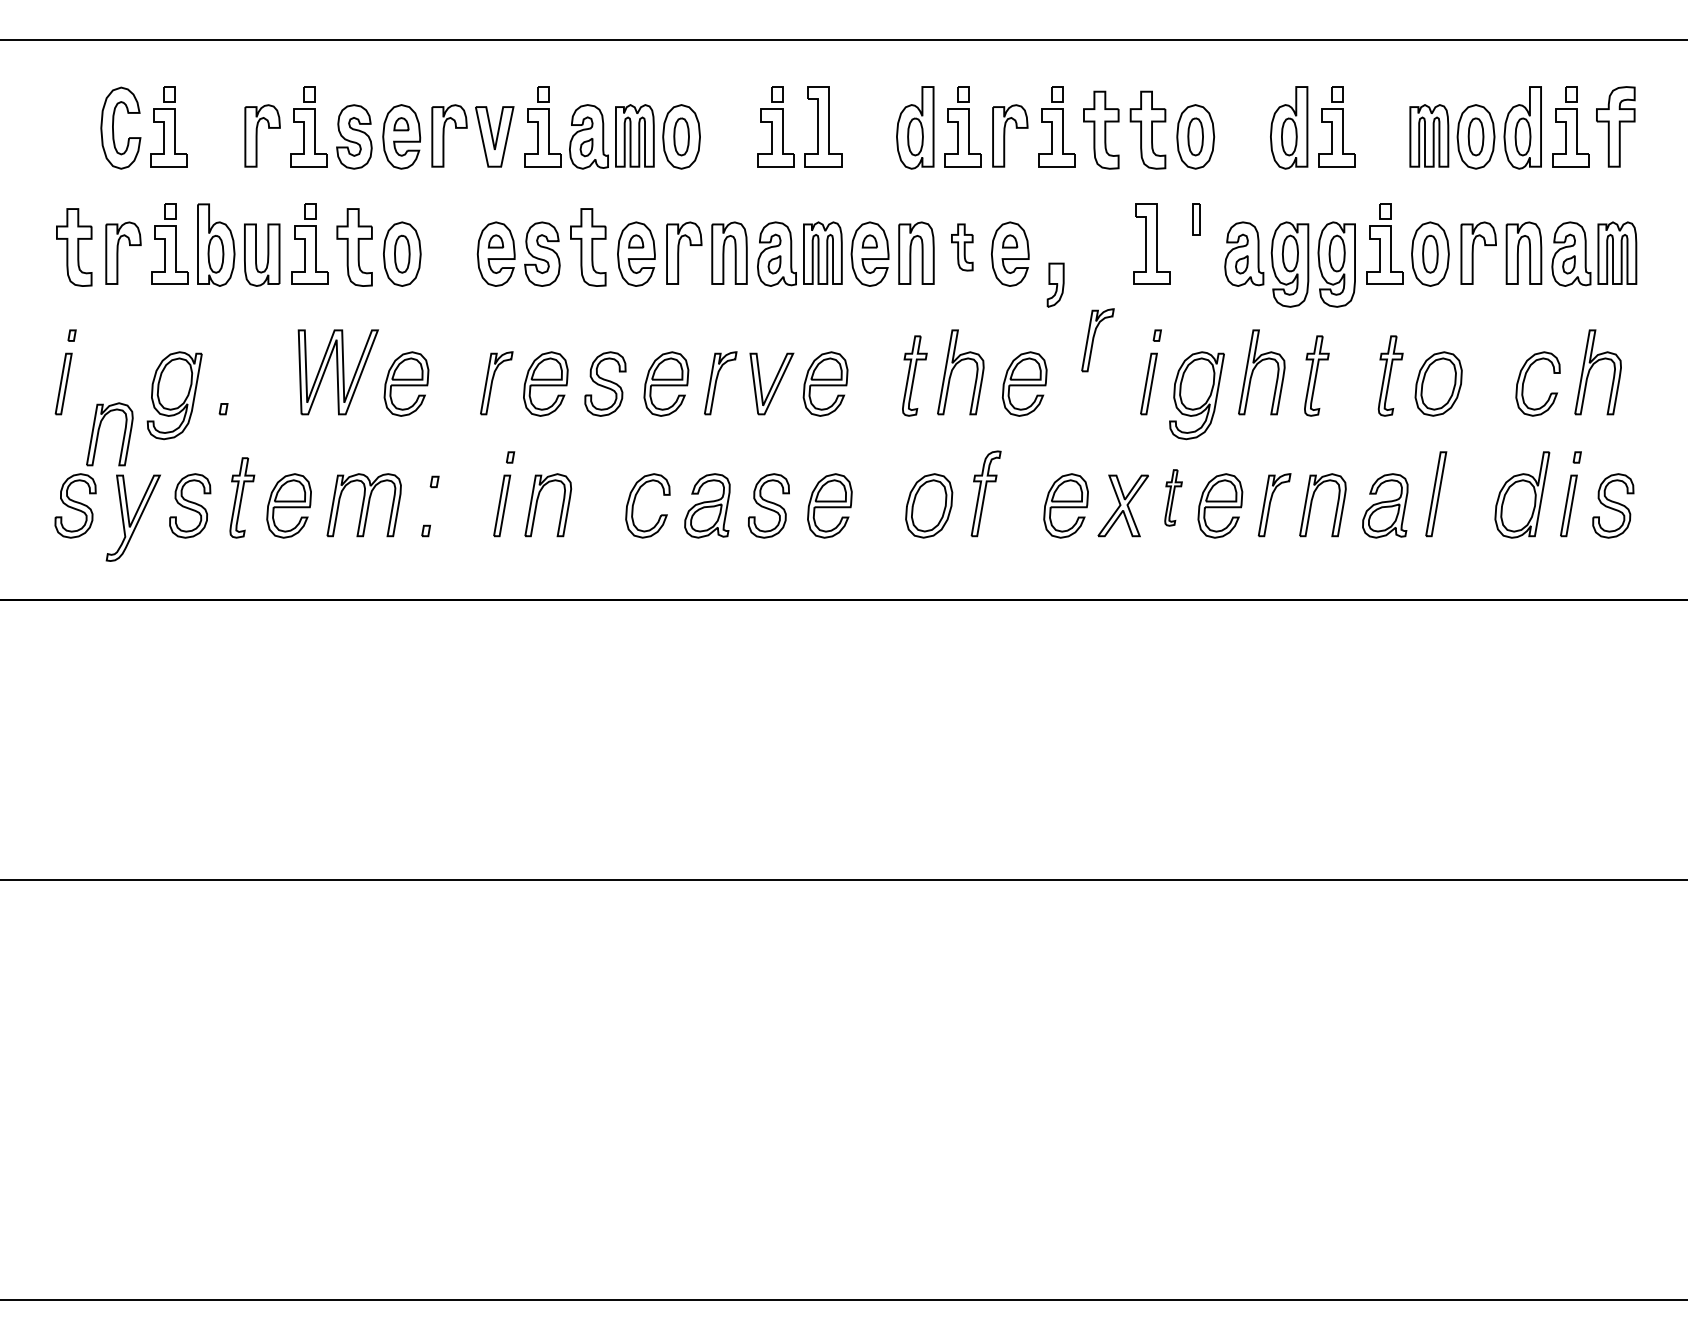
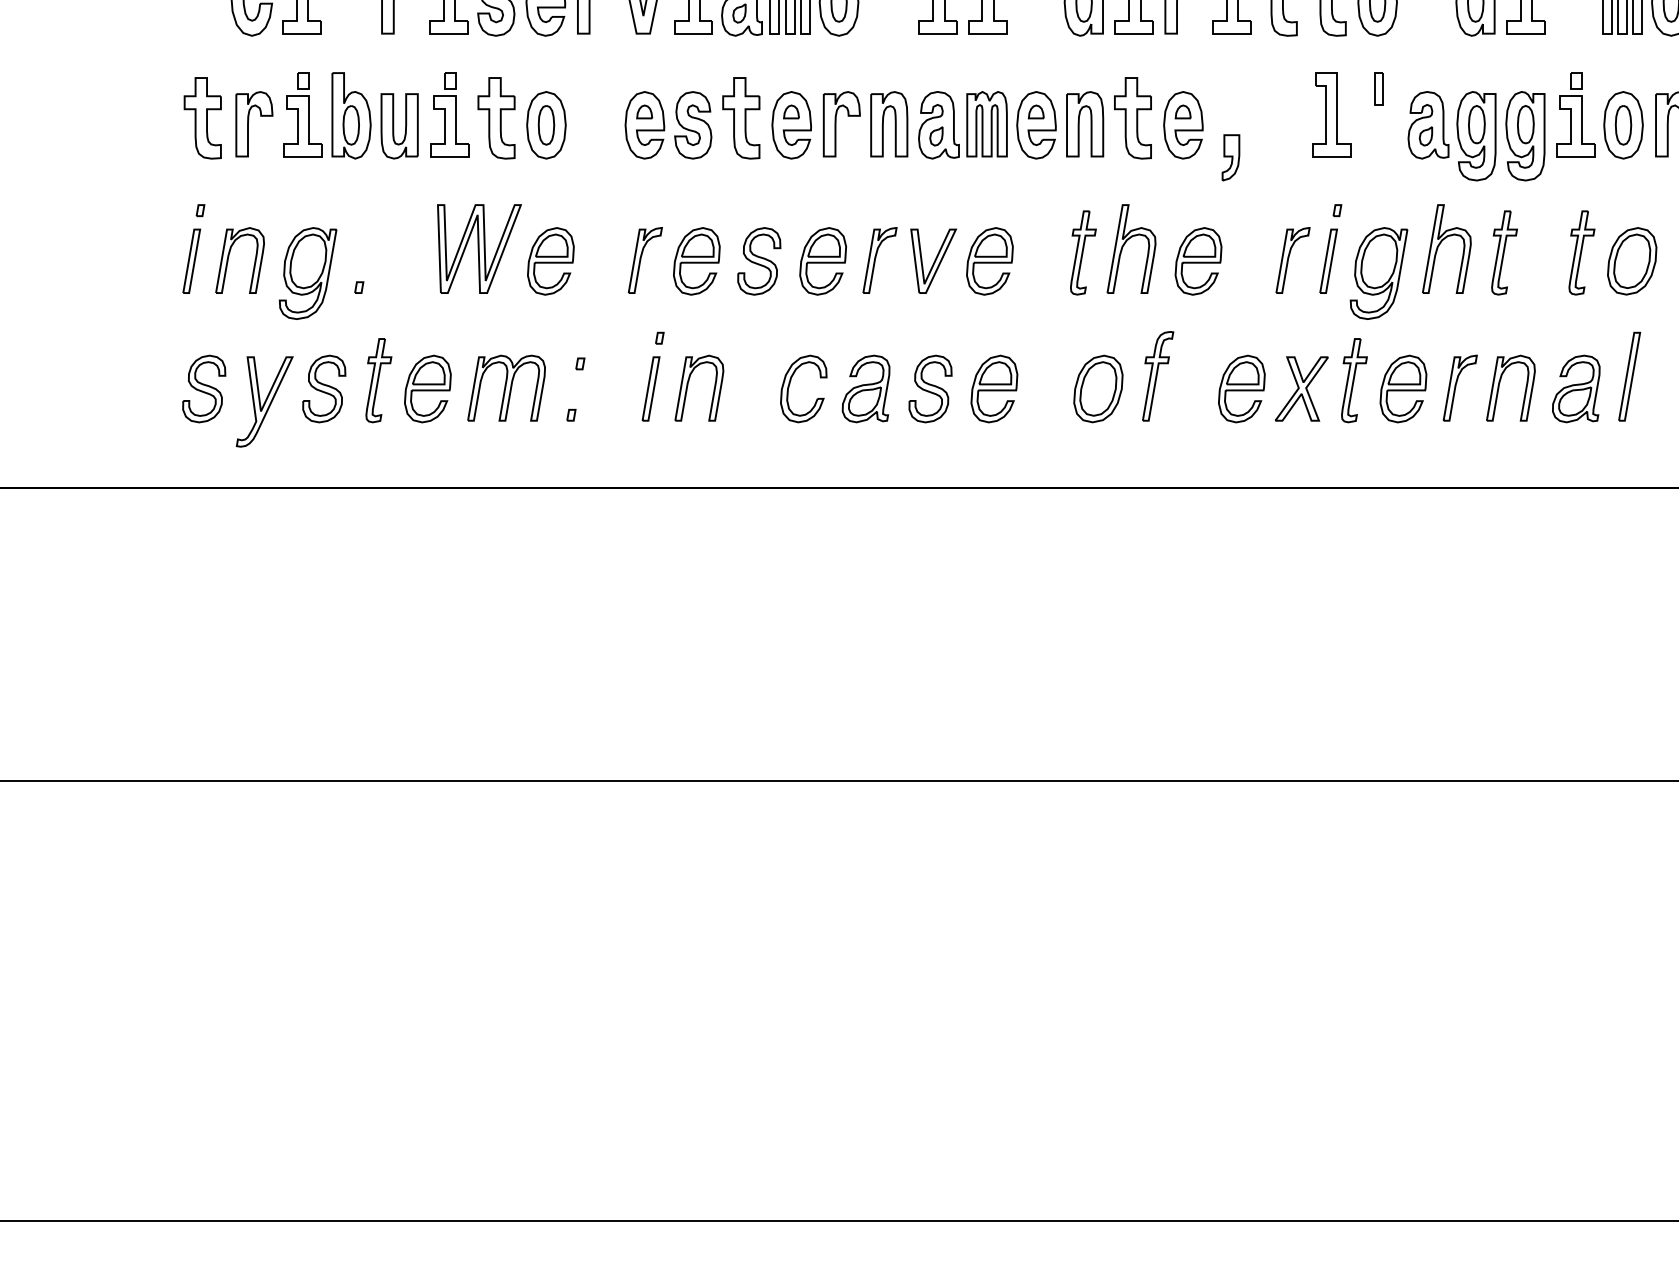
part: (962, 247) -> (1133, 118), size x1.67
part: (1097, 340) -> (1292, 260), moved
part: (99, 432) -> (229, 258), moved
part: (1173, 497) -> (1354, 380), size x1.43

